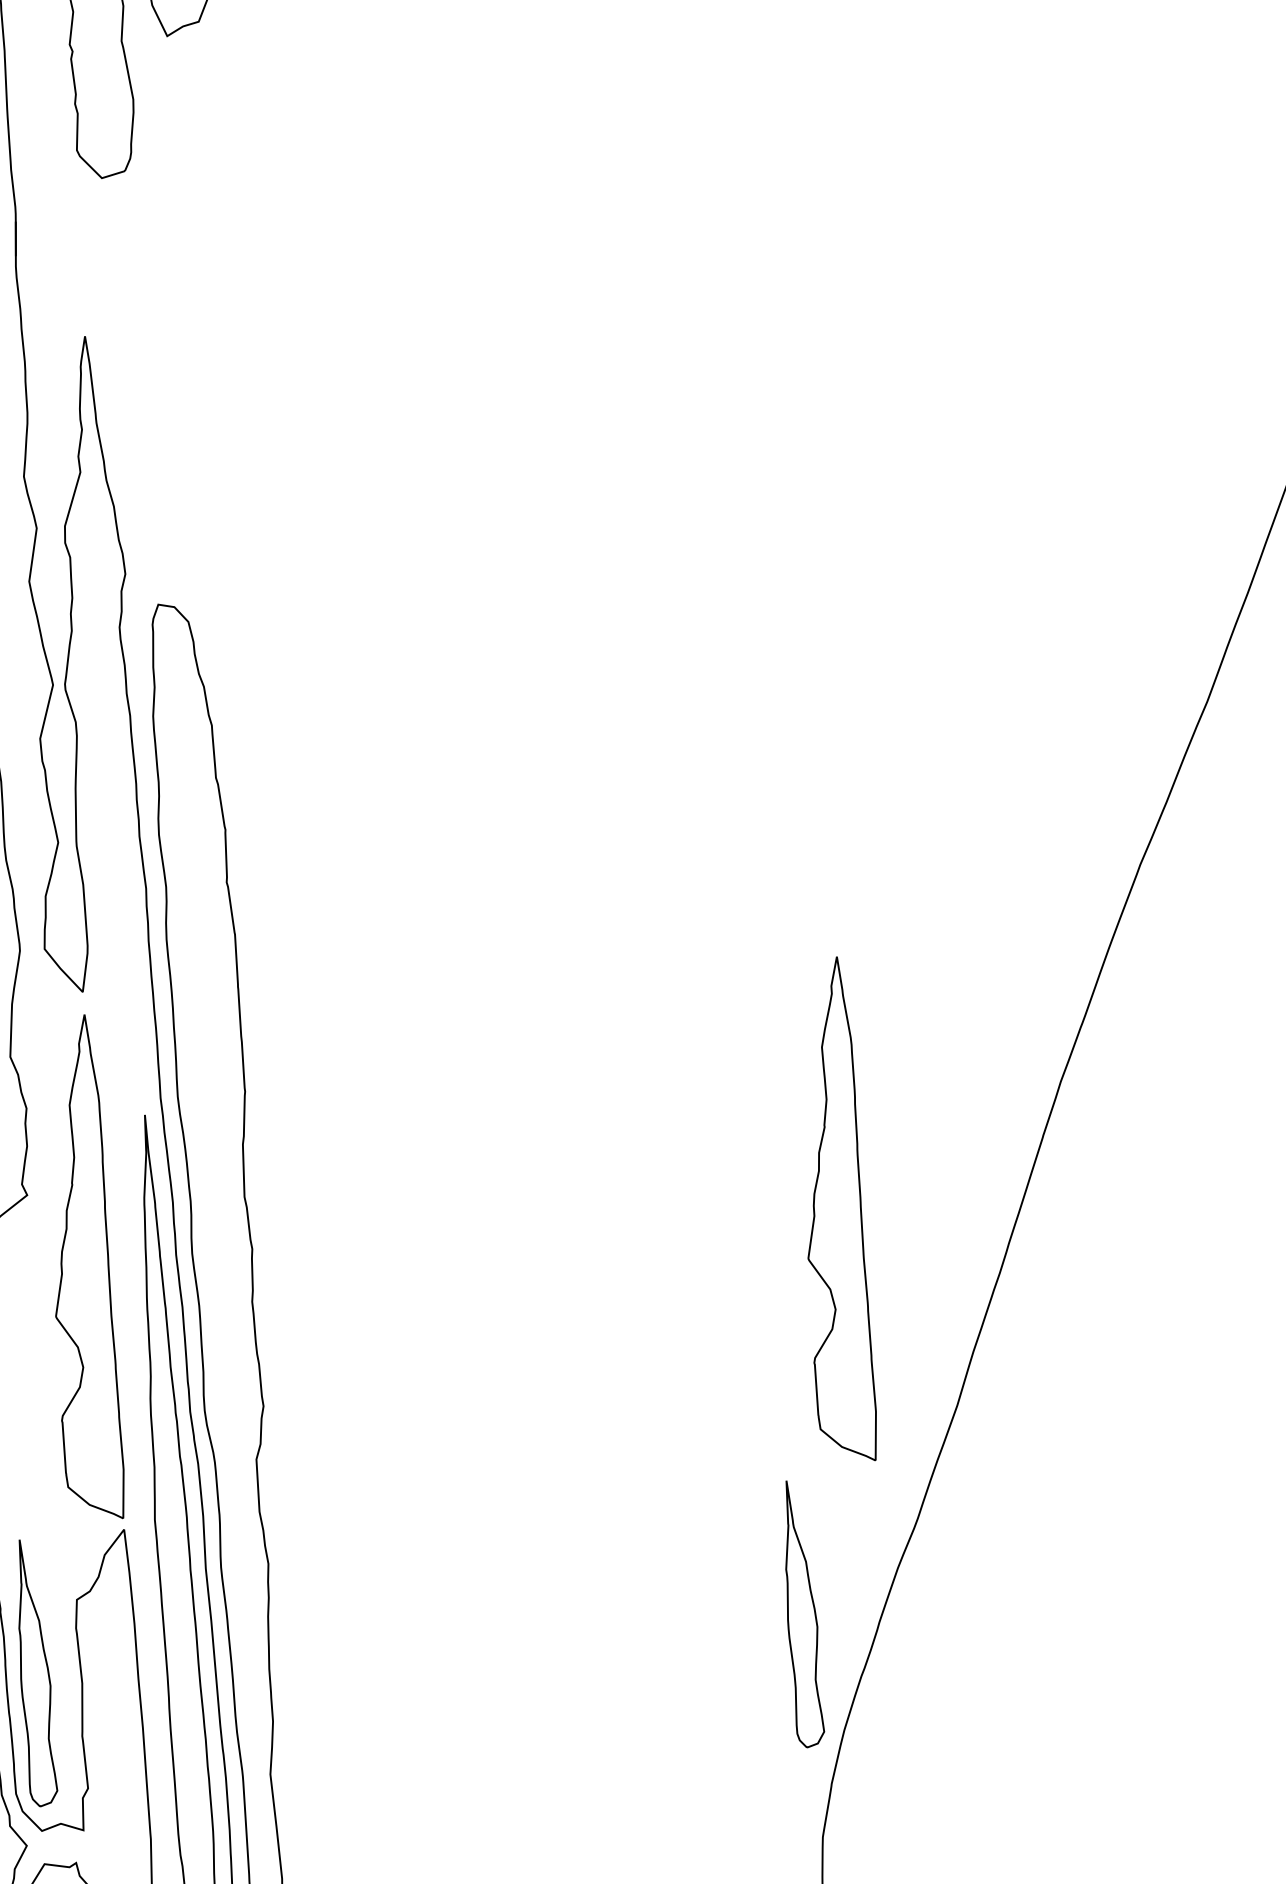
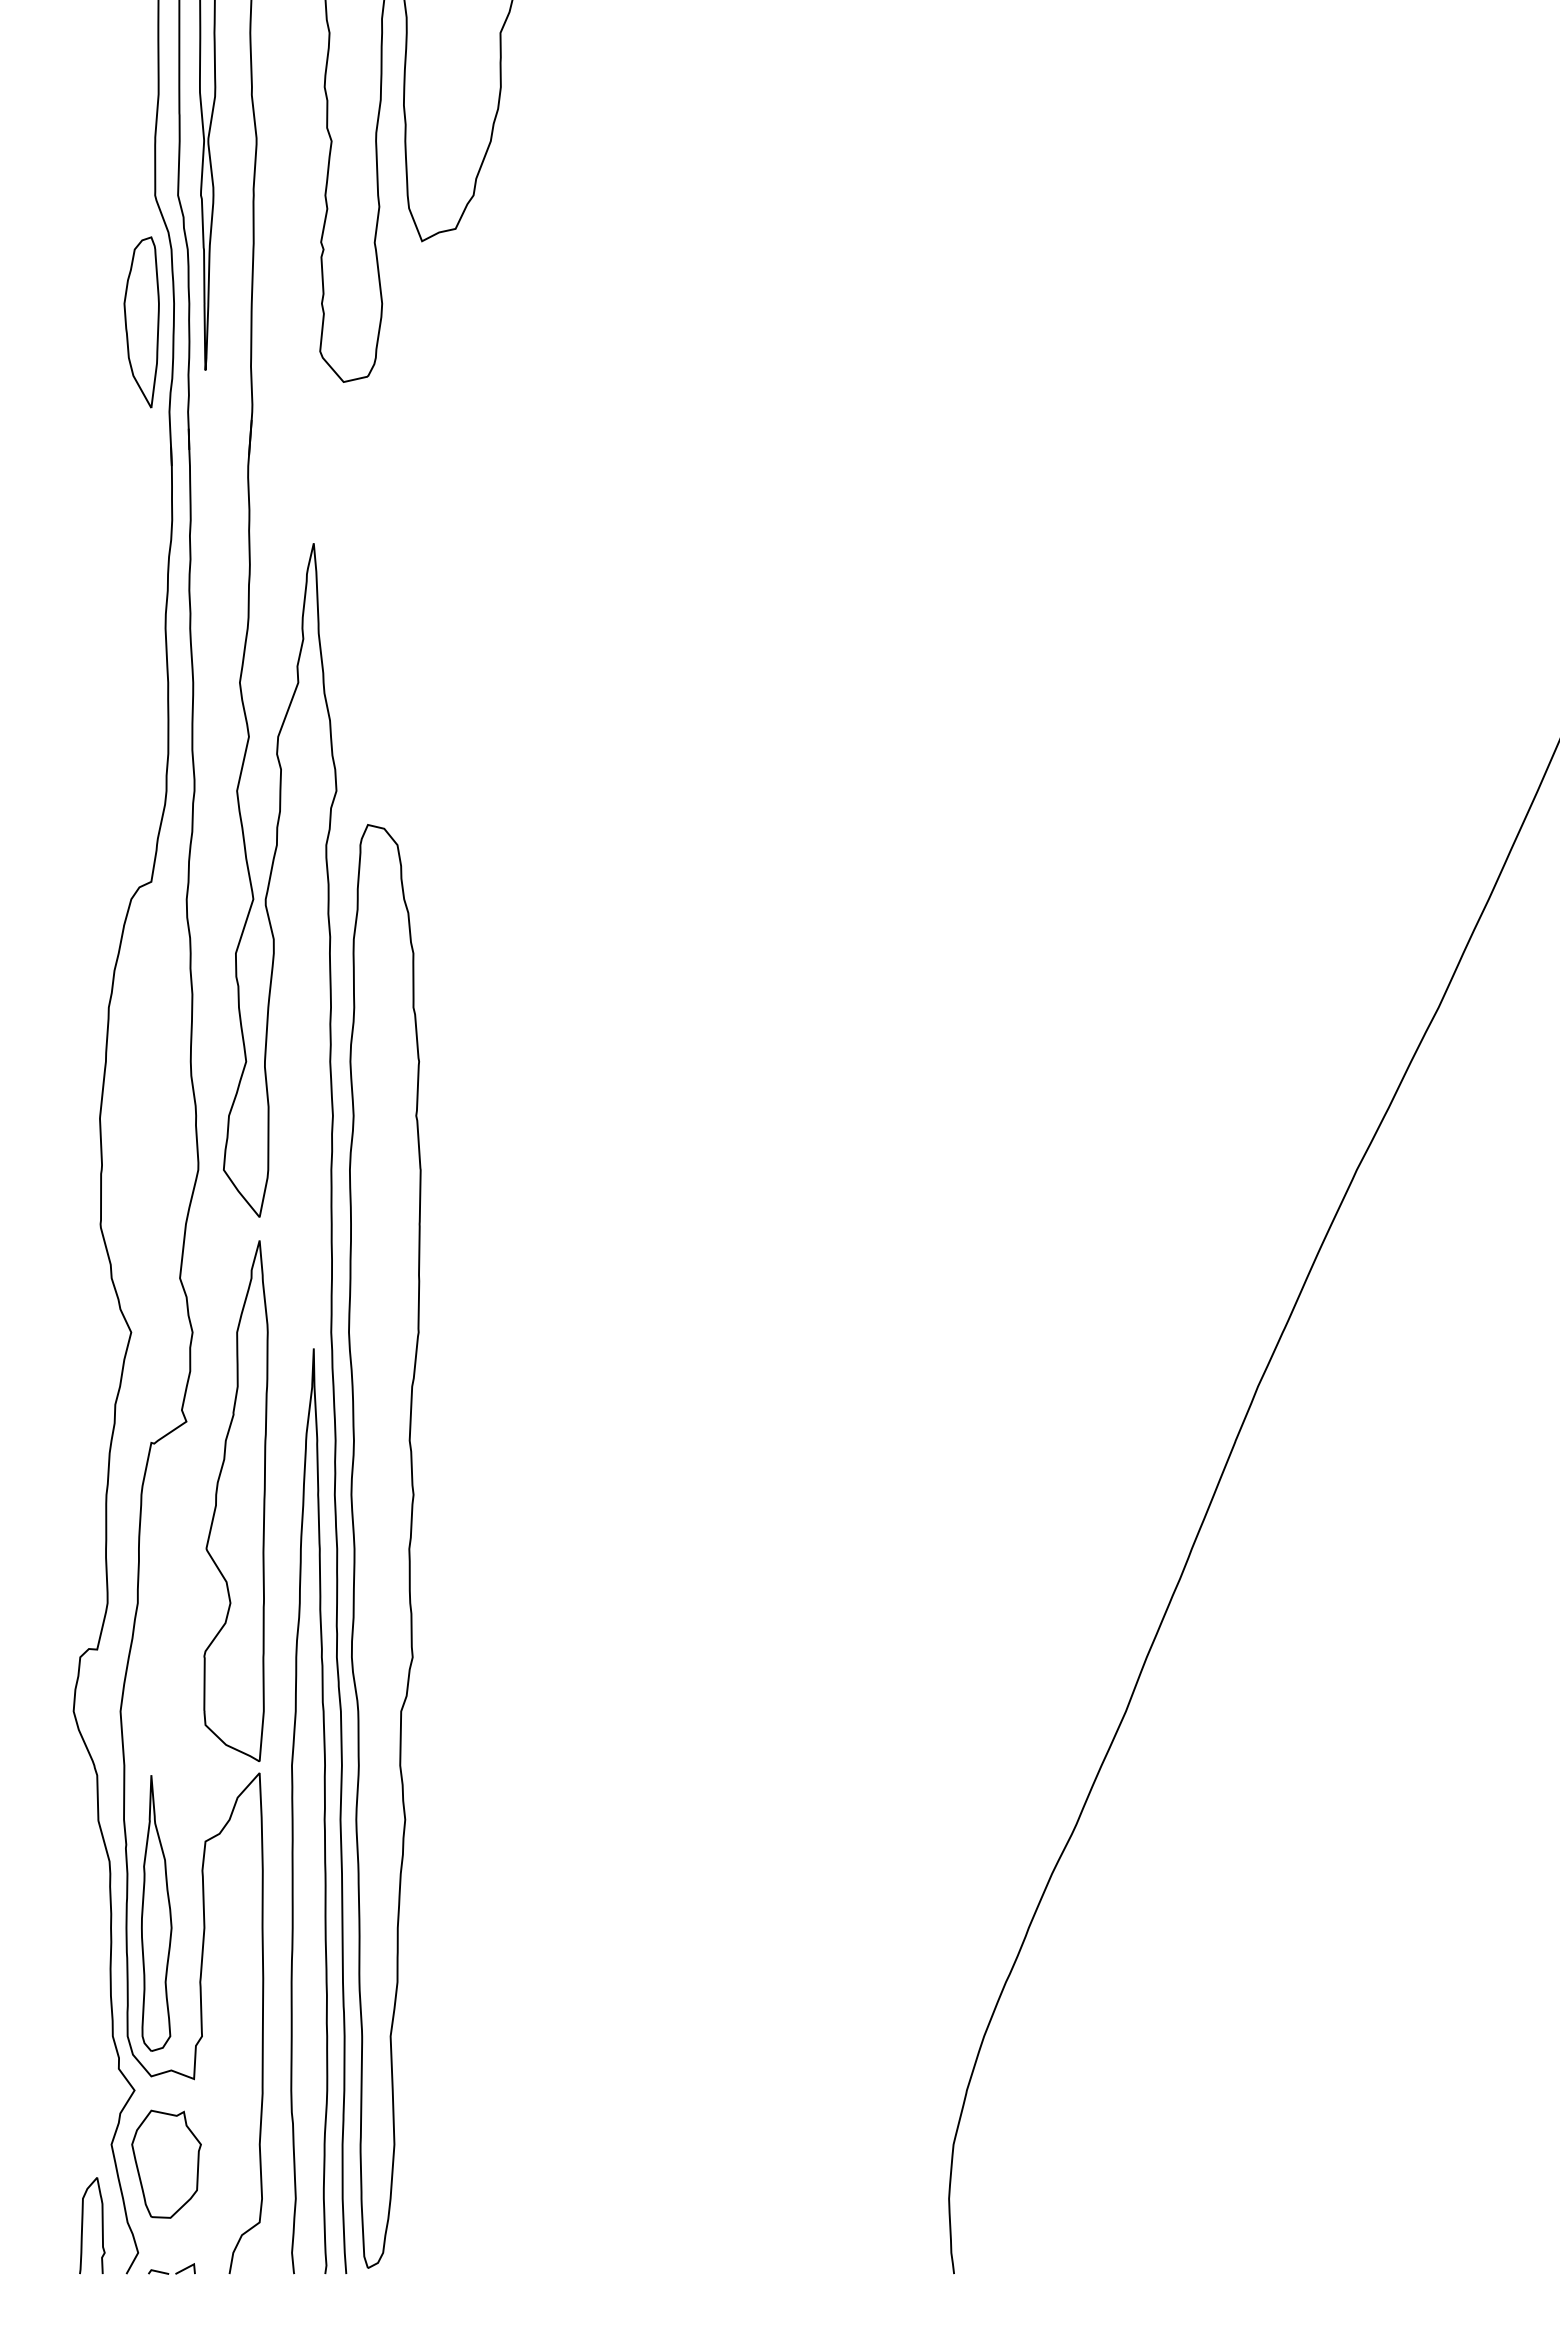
part: (832, 1209) -> (1013, 1500), removed
part: (801, 1614) -> (949, 1913), removed

